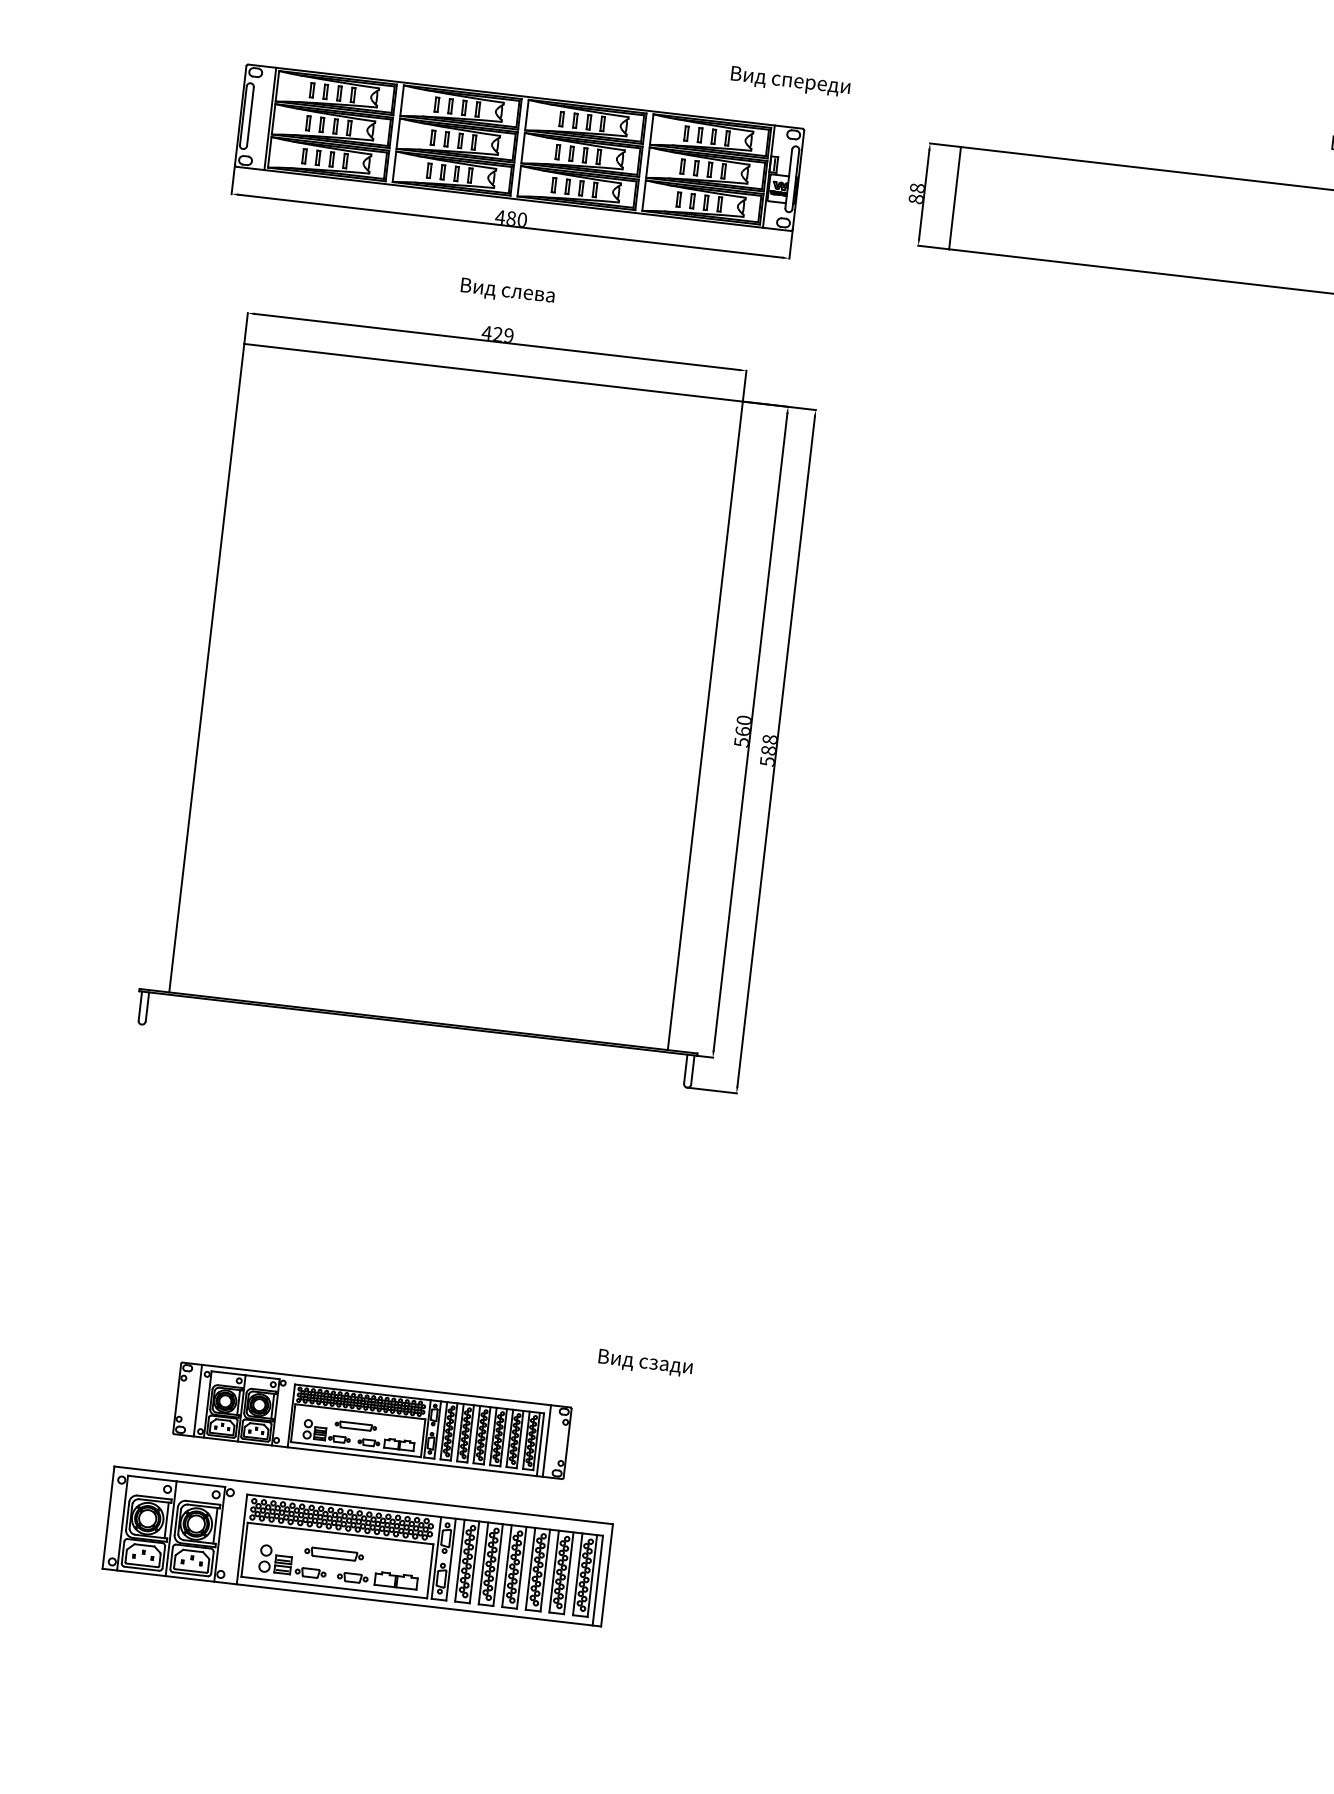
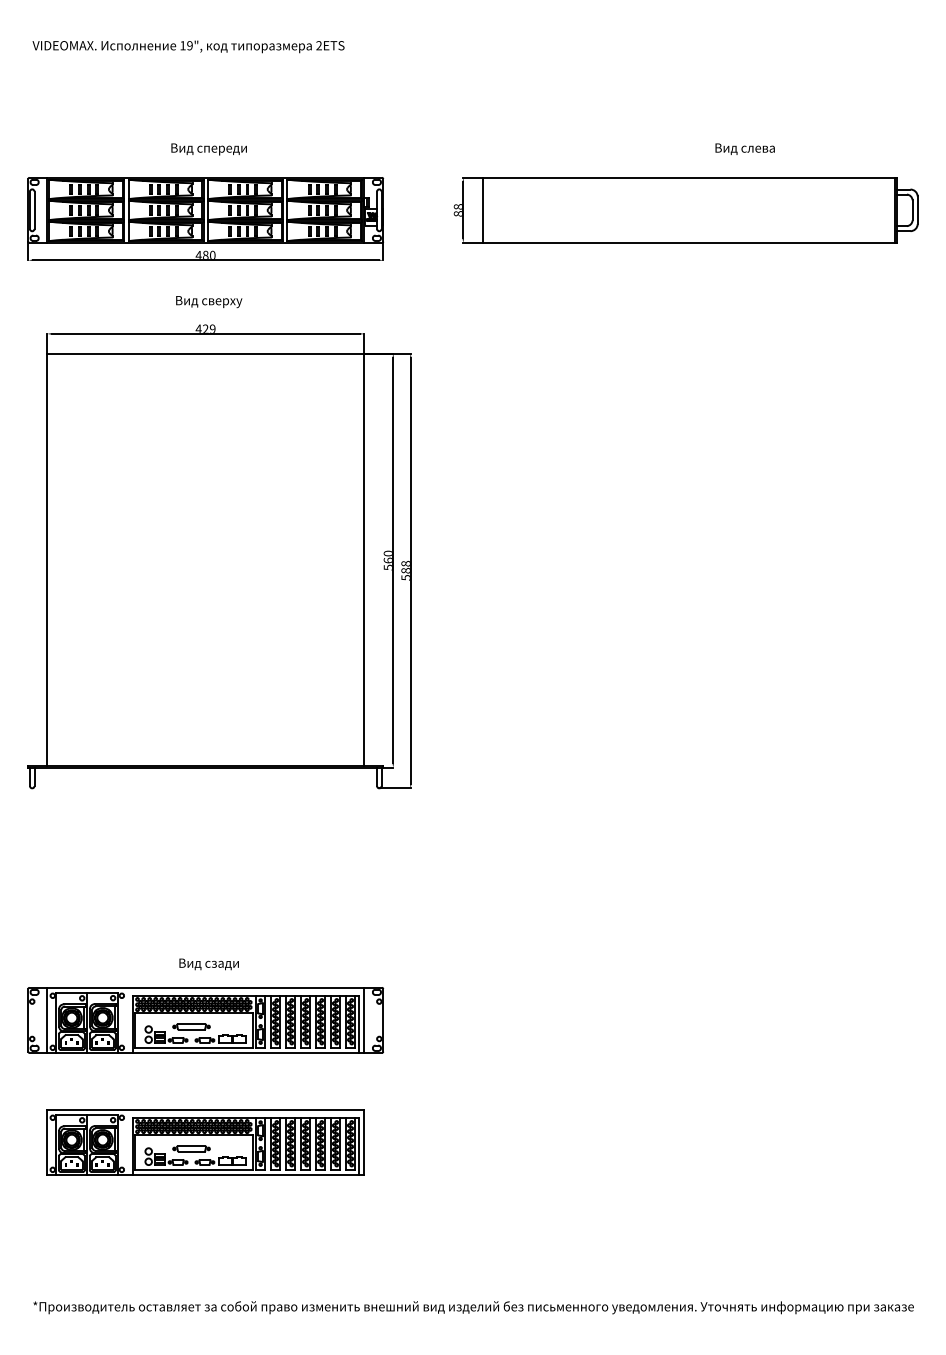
text: (789, 82) -> (208, 149), moved
text: (508, 293) -> (209, 302), Вид слева -> Вид сверху
text: (644, 1363) -> (208, 964), moved
part: (371, 1420) -> (205, 1020), size x1.43
part: (357, 1546) -> (205, 1142), moved

